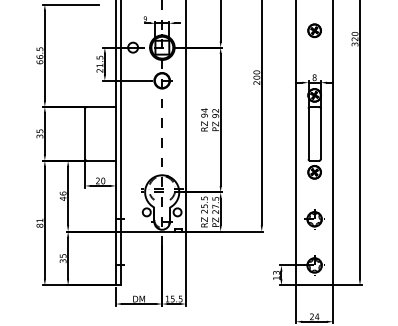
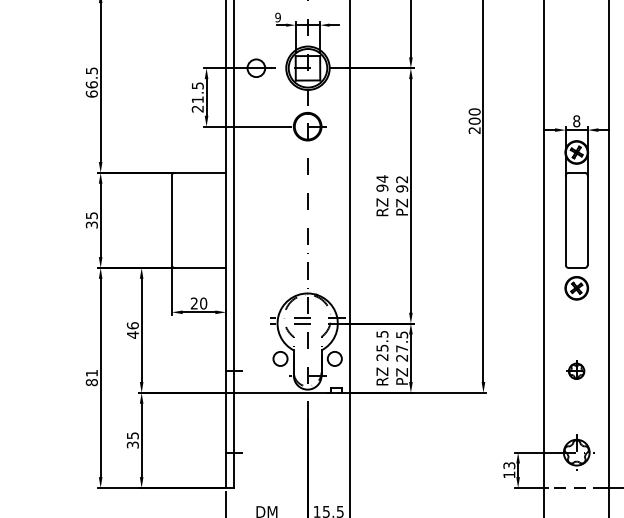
part: (314, 30) -> (576, 37), removed
part: (314, 219) -> (576, 371), size x0.6
line: (314, 285) -> (576, 487), solid -> dashed

